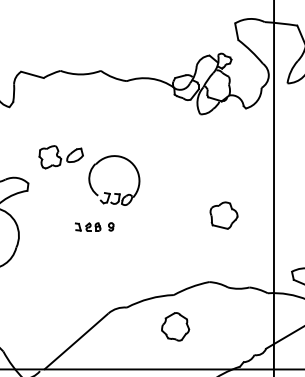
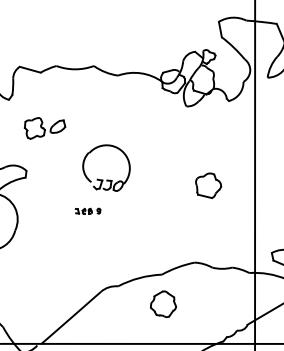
part: (60, 157) -> (44, 128), moved
part: (223, 215) -> (208, 185), moved
part: (93, 226) -> (87, 210), size x0.7

